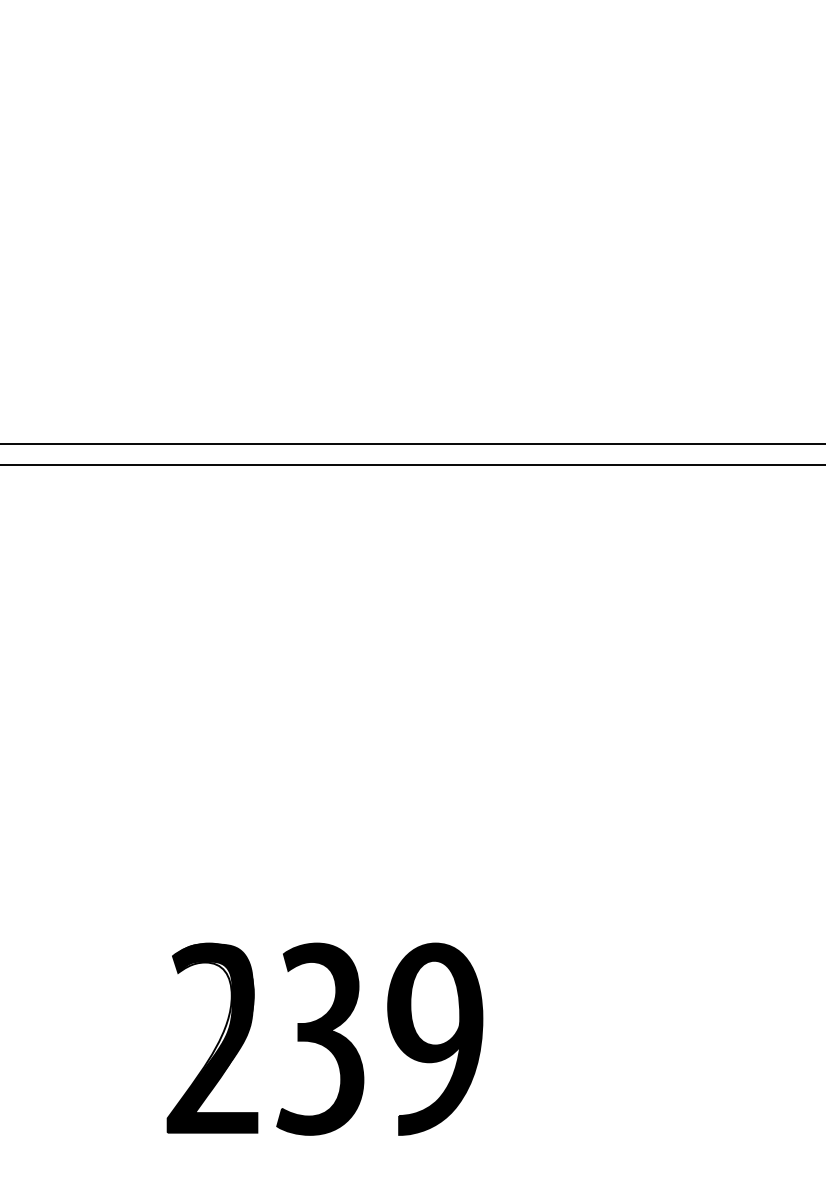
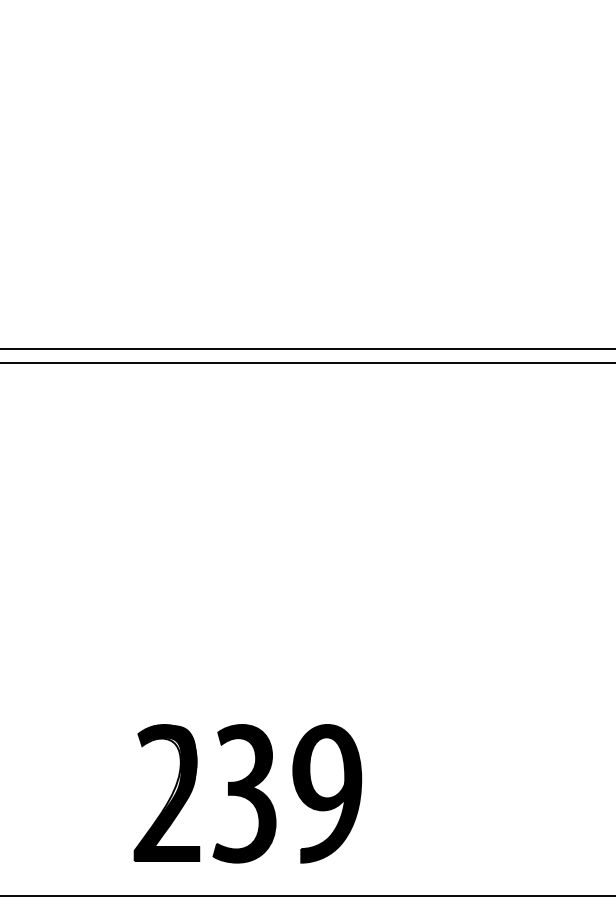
part: (324, 1038) -> (247, 793), moved

